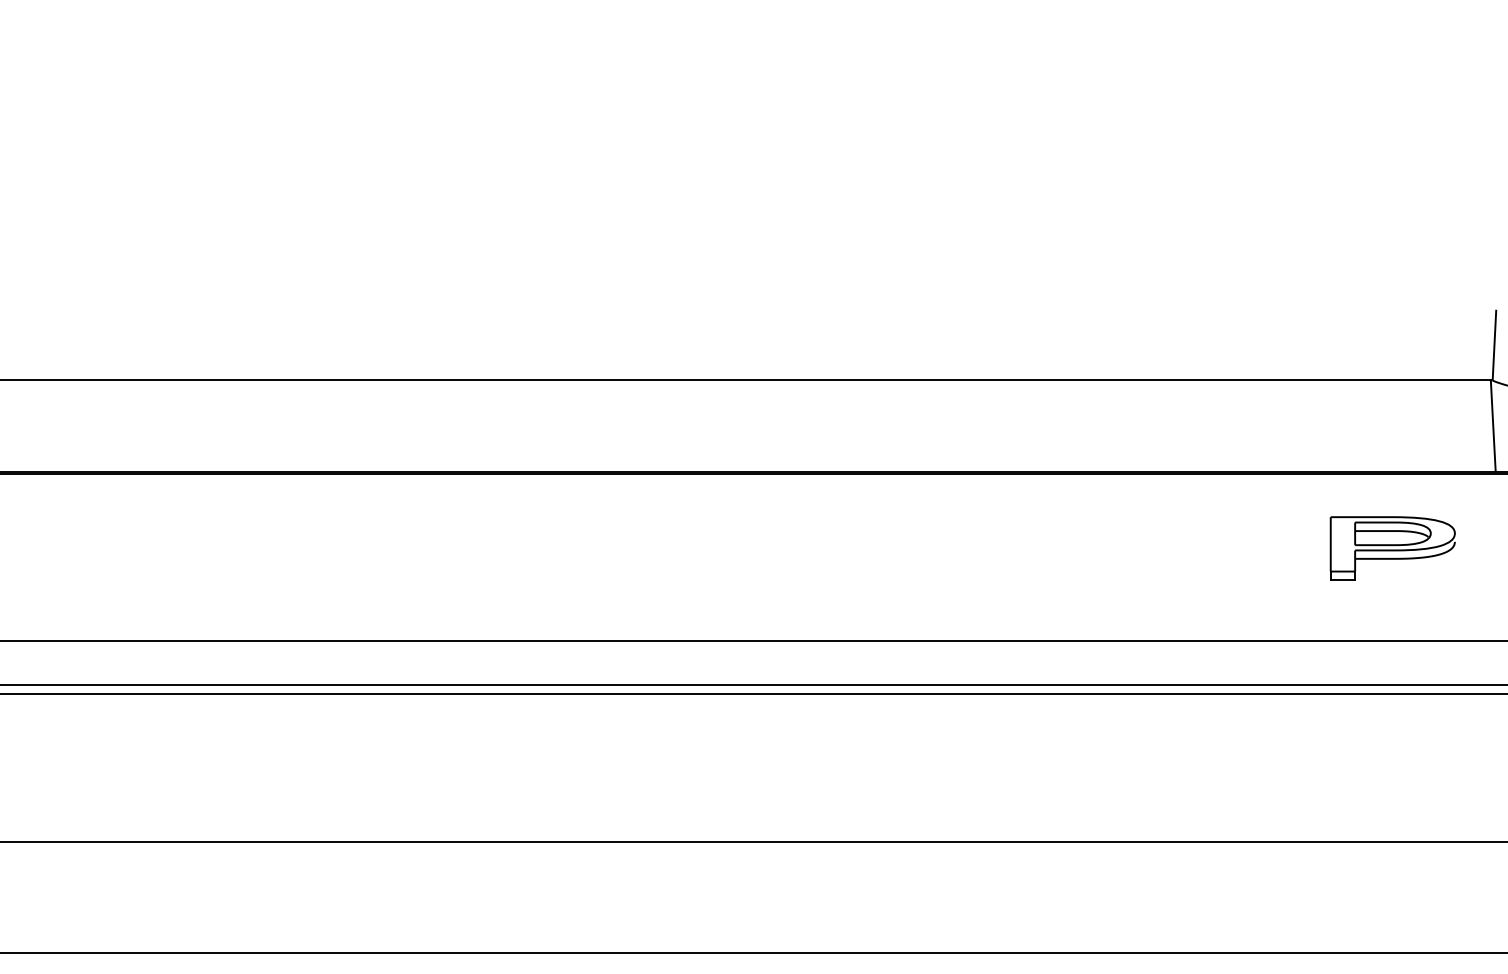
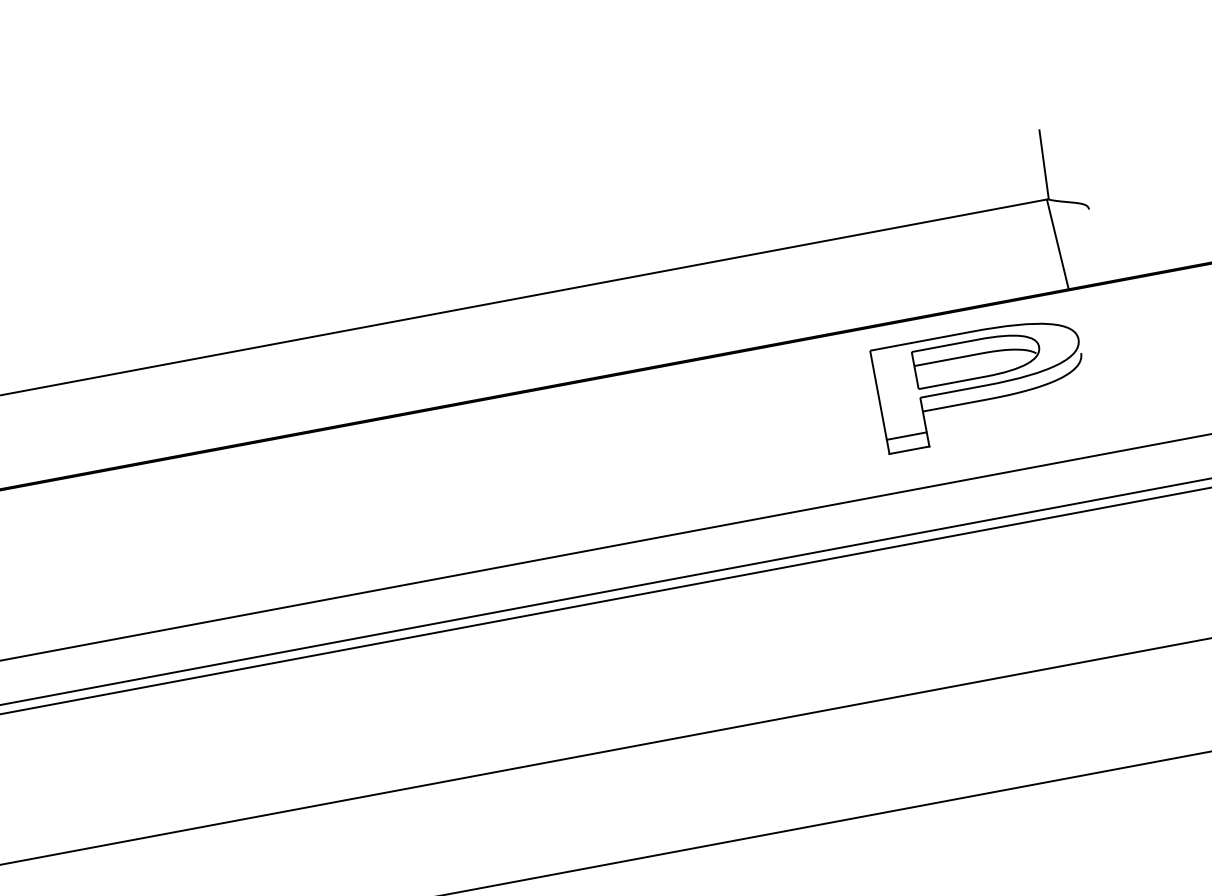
part: (1392, 548) -> (981, 383), size x1.67

